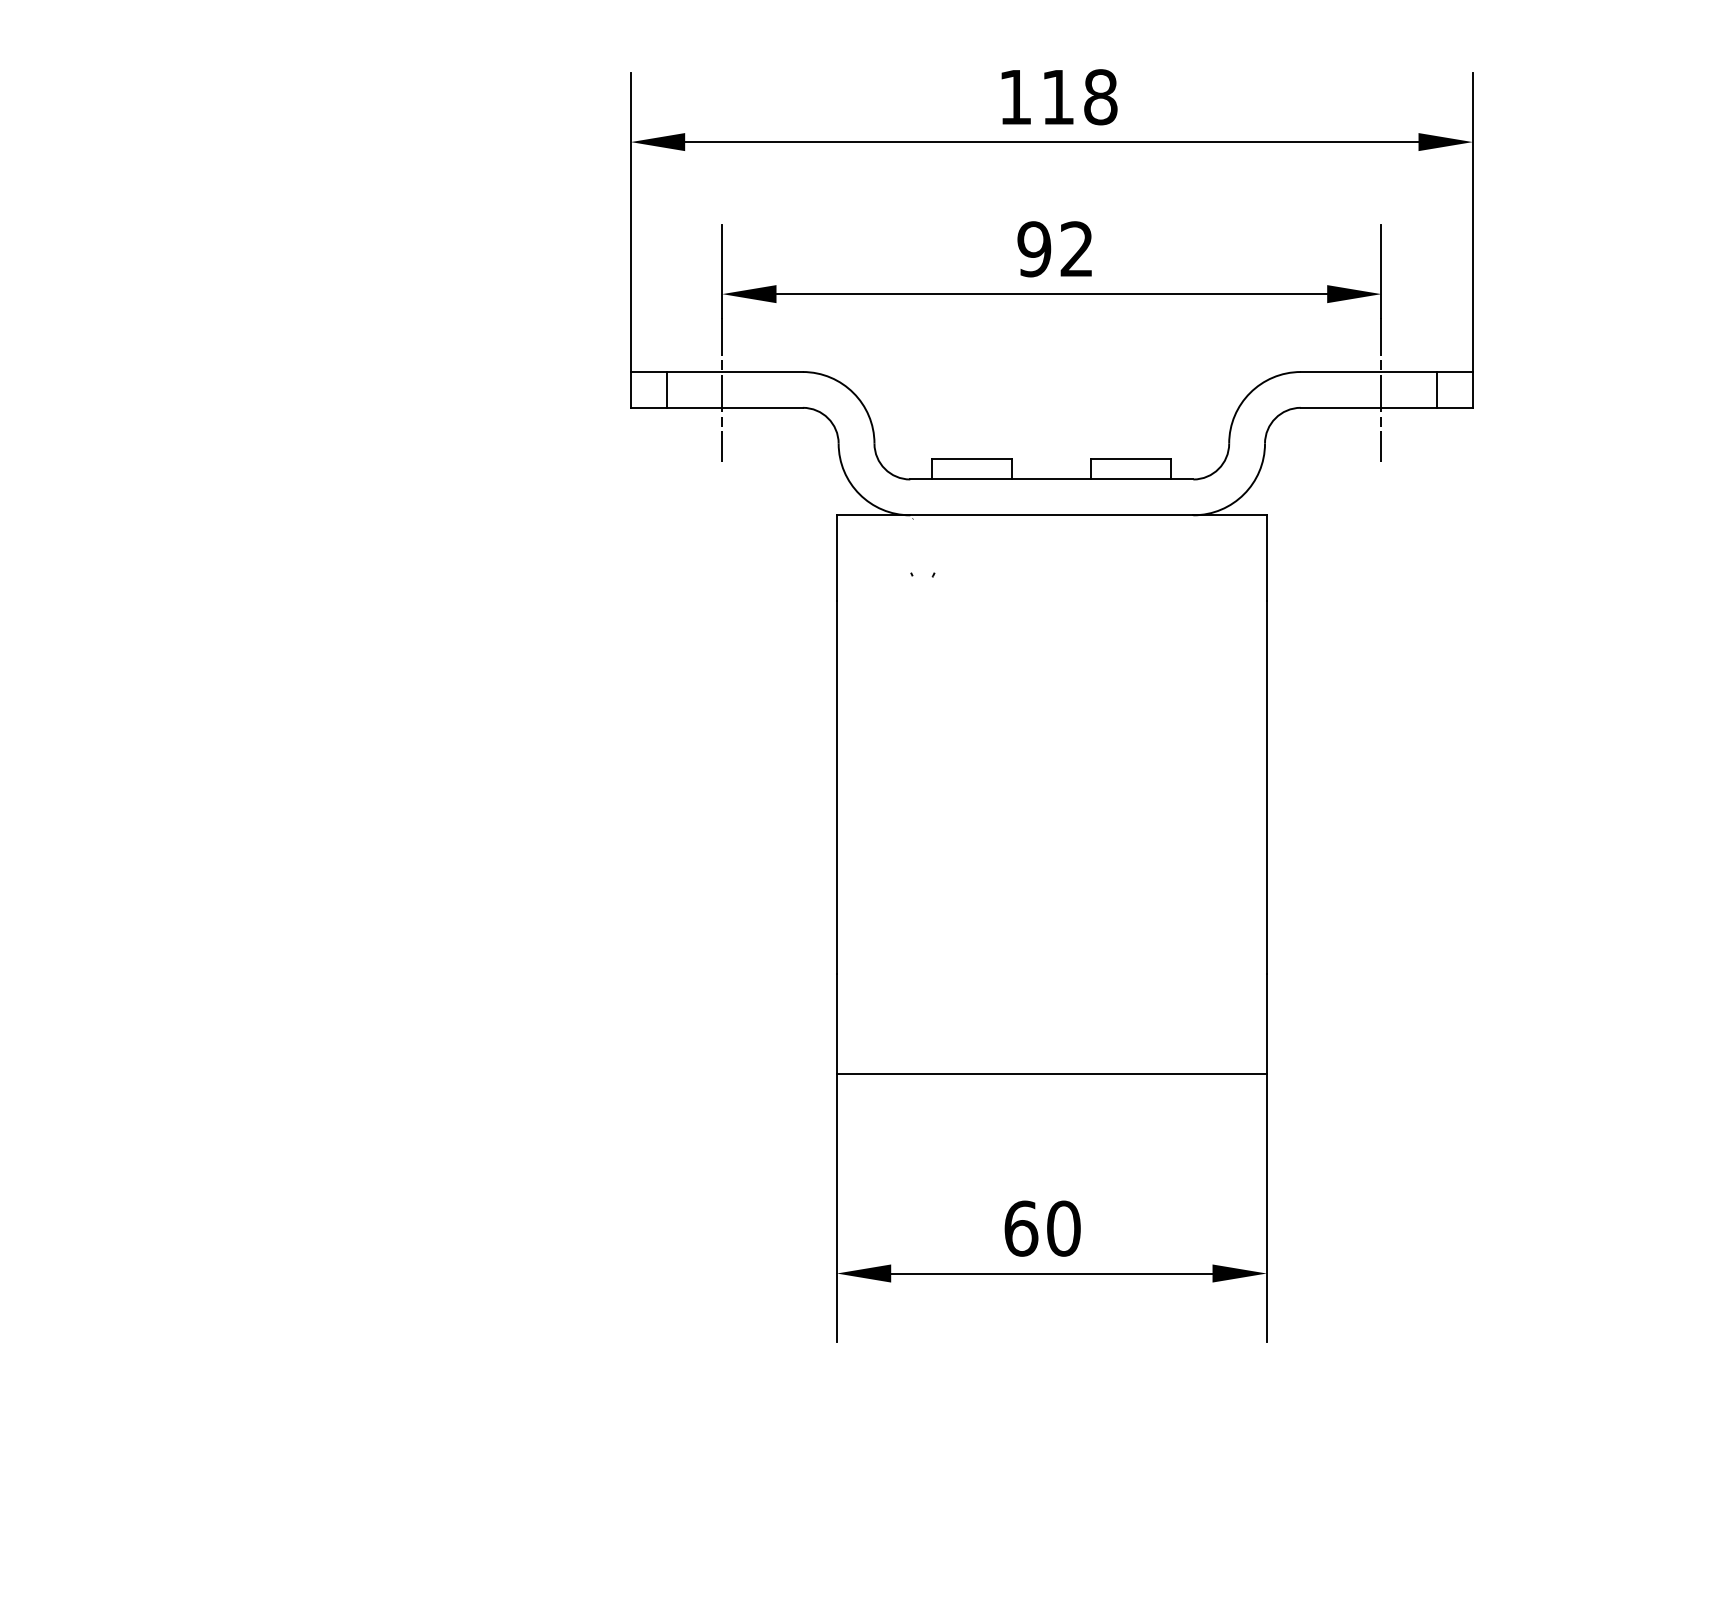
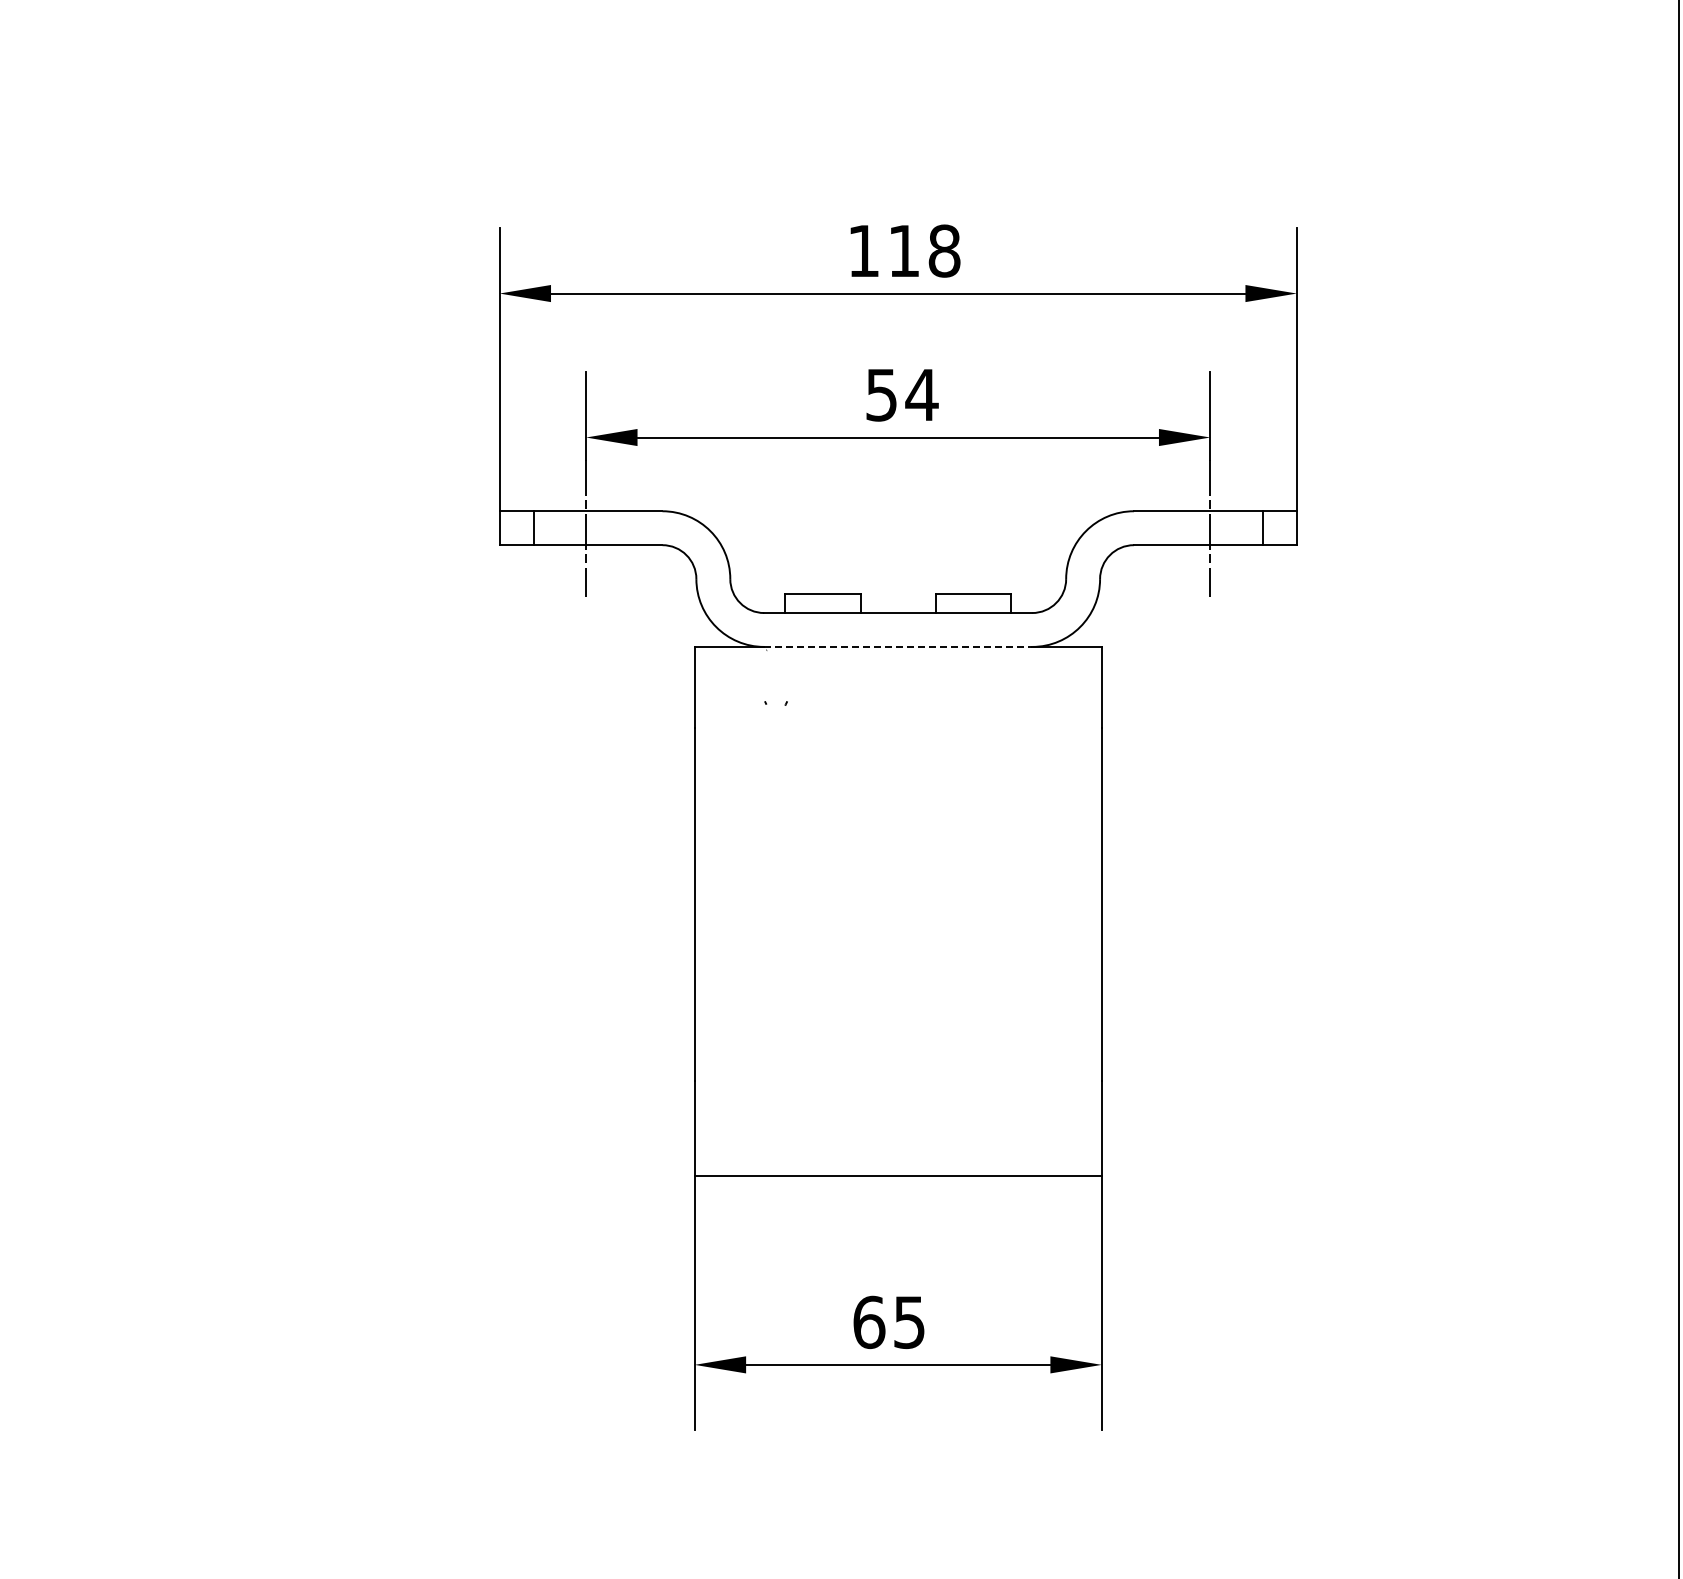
text: (1055, 248) -> (901, 394), 92 -> 54
line: (1052, 514) -> (898, 646), solid -> dashed
text: (1063, 1228) -> (909, 1322), 60 -> 65

